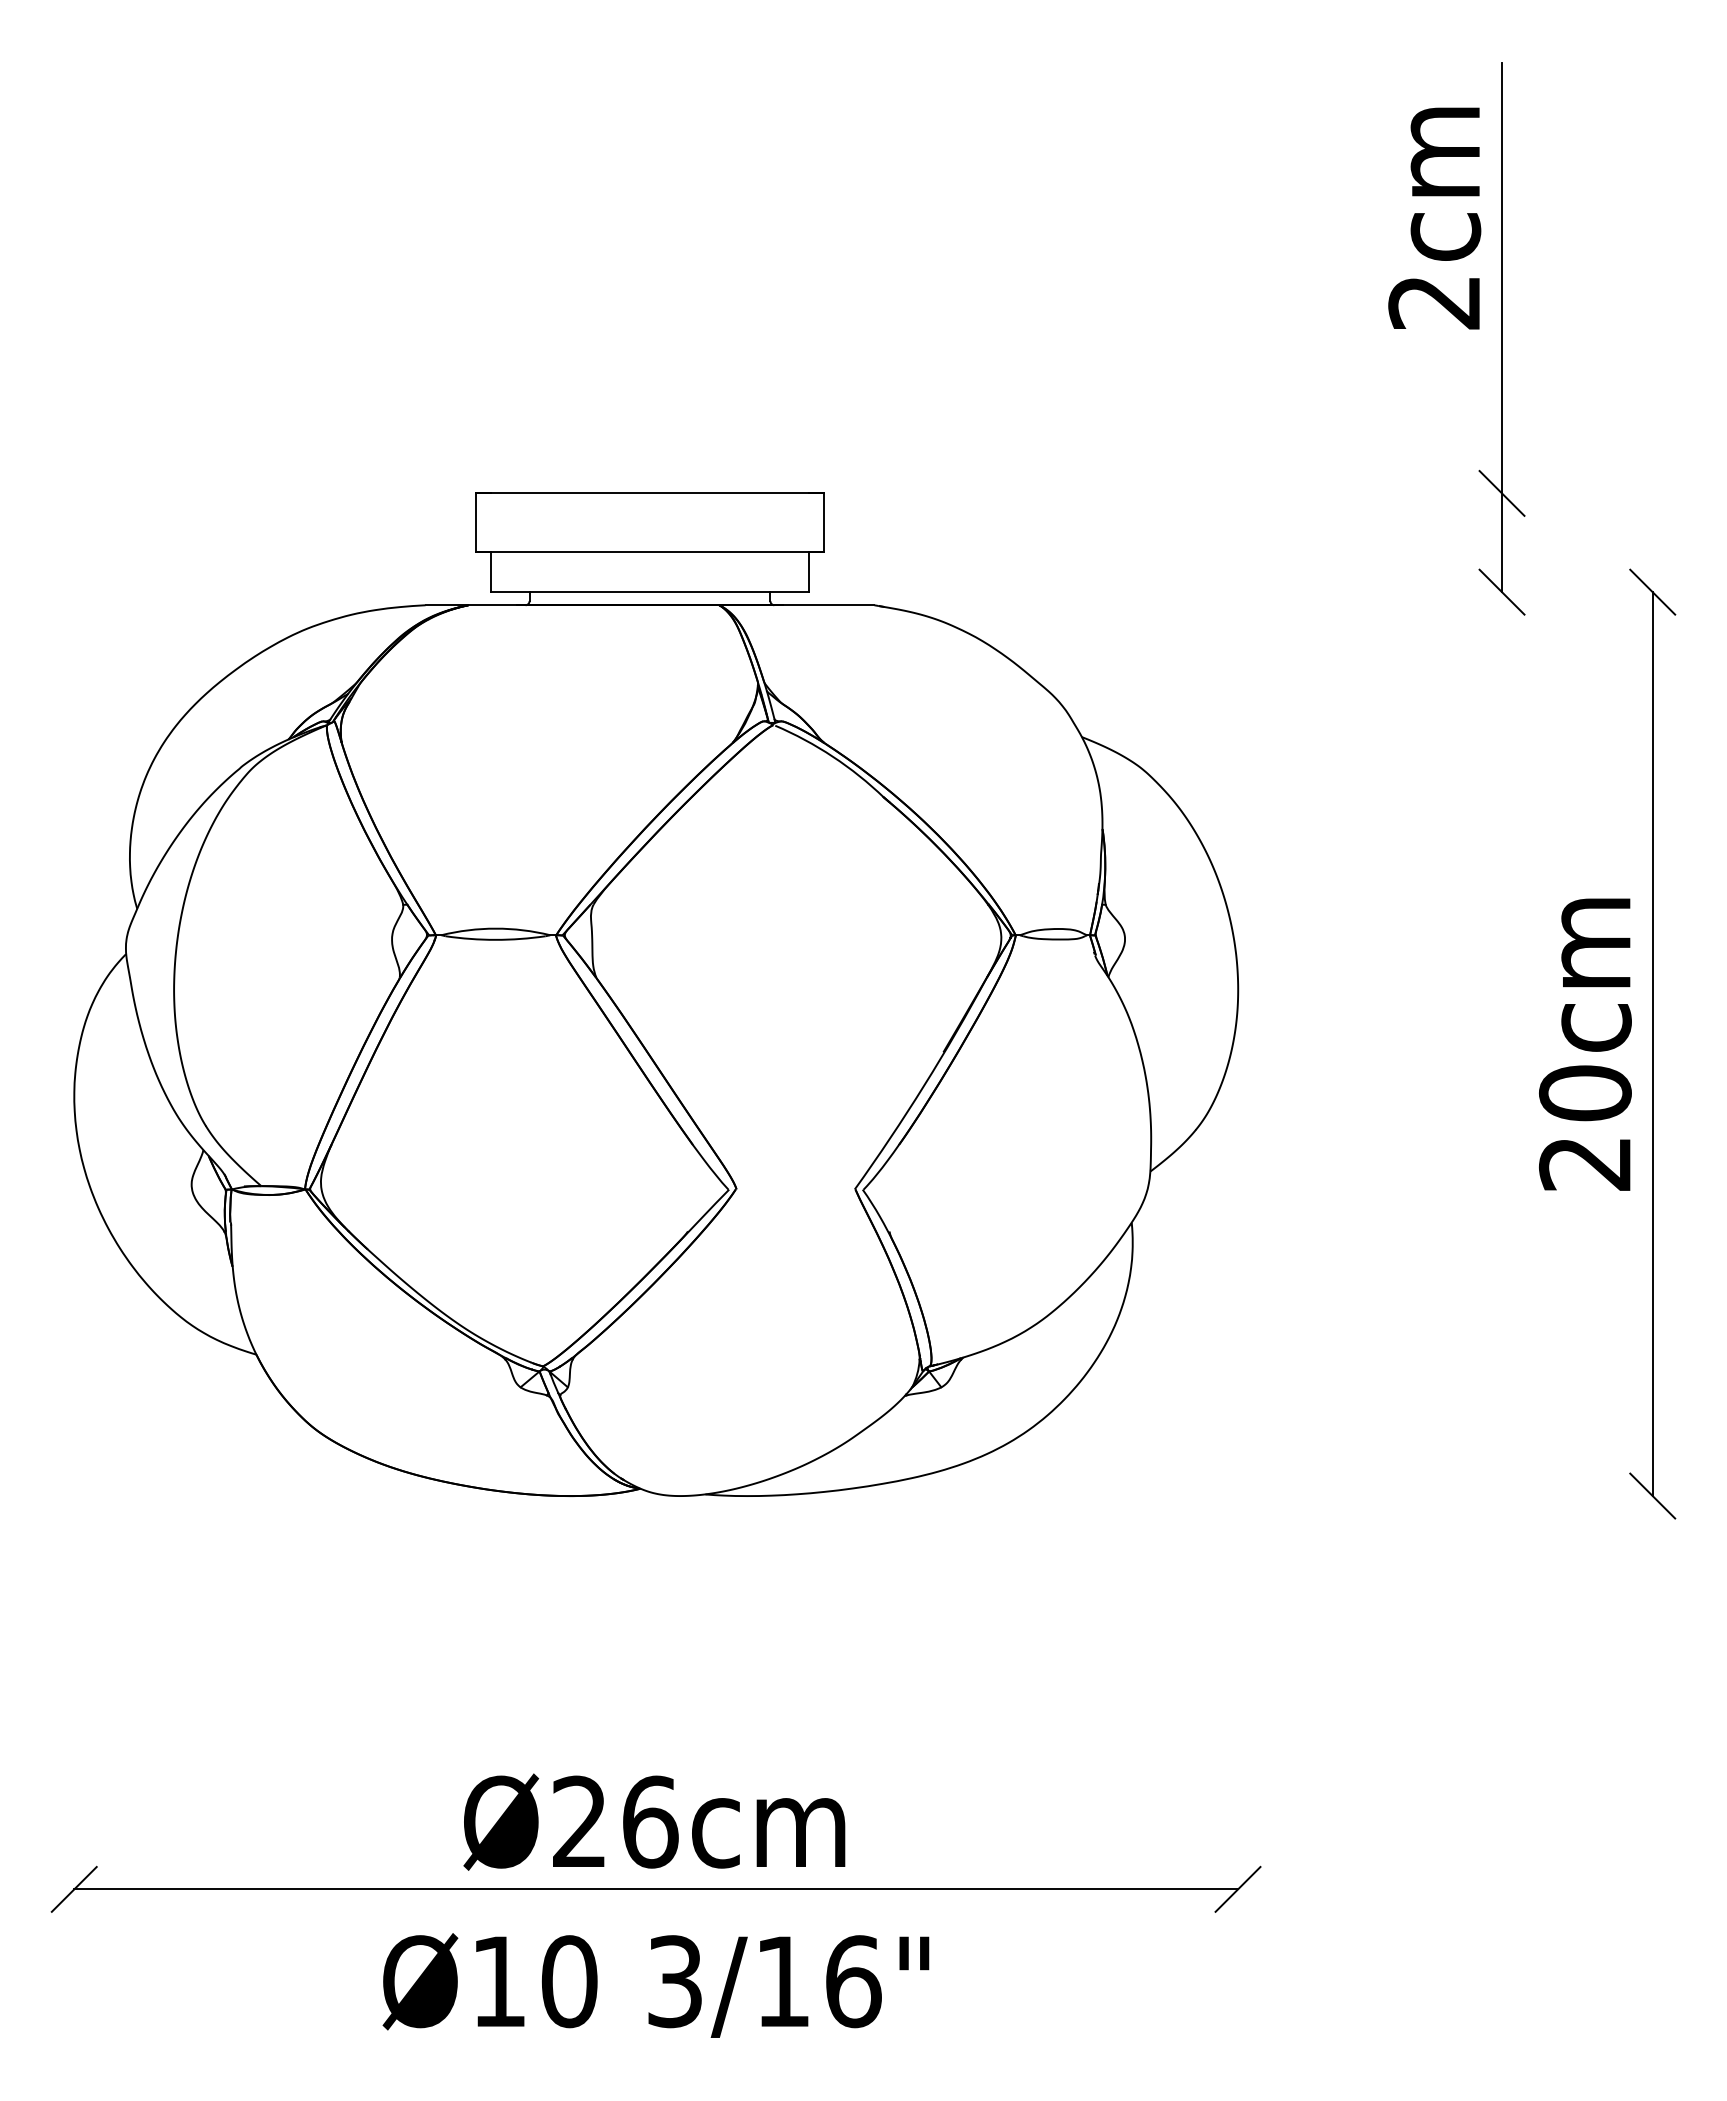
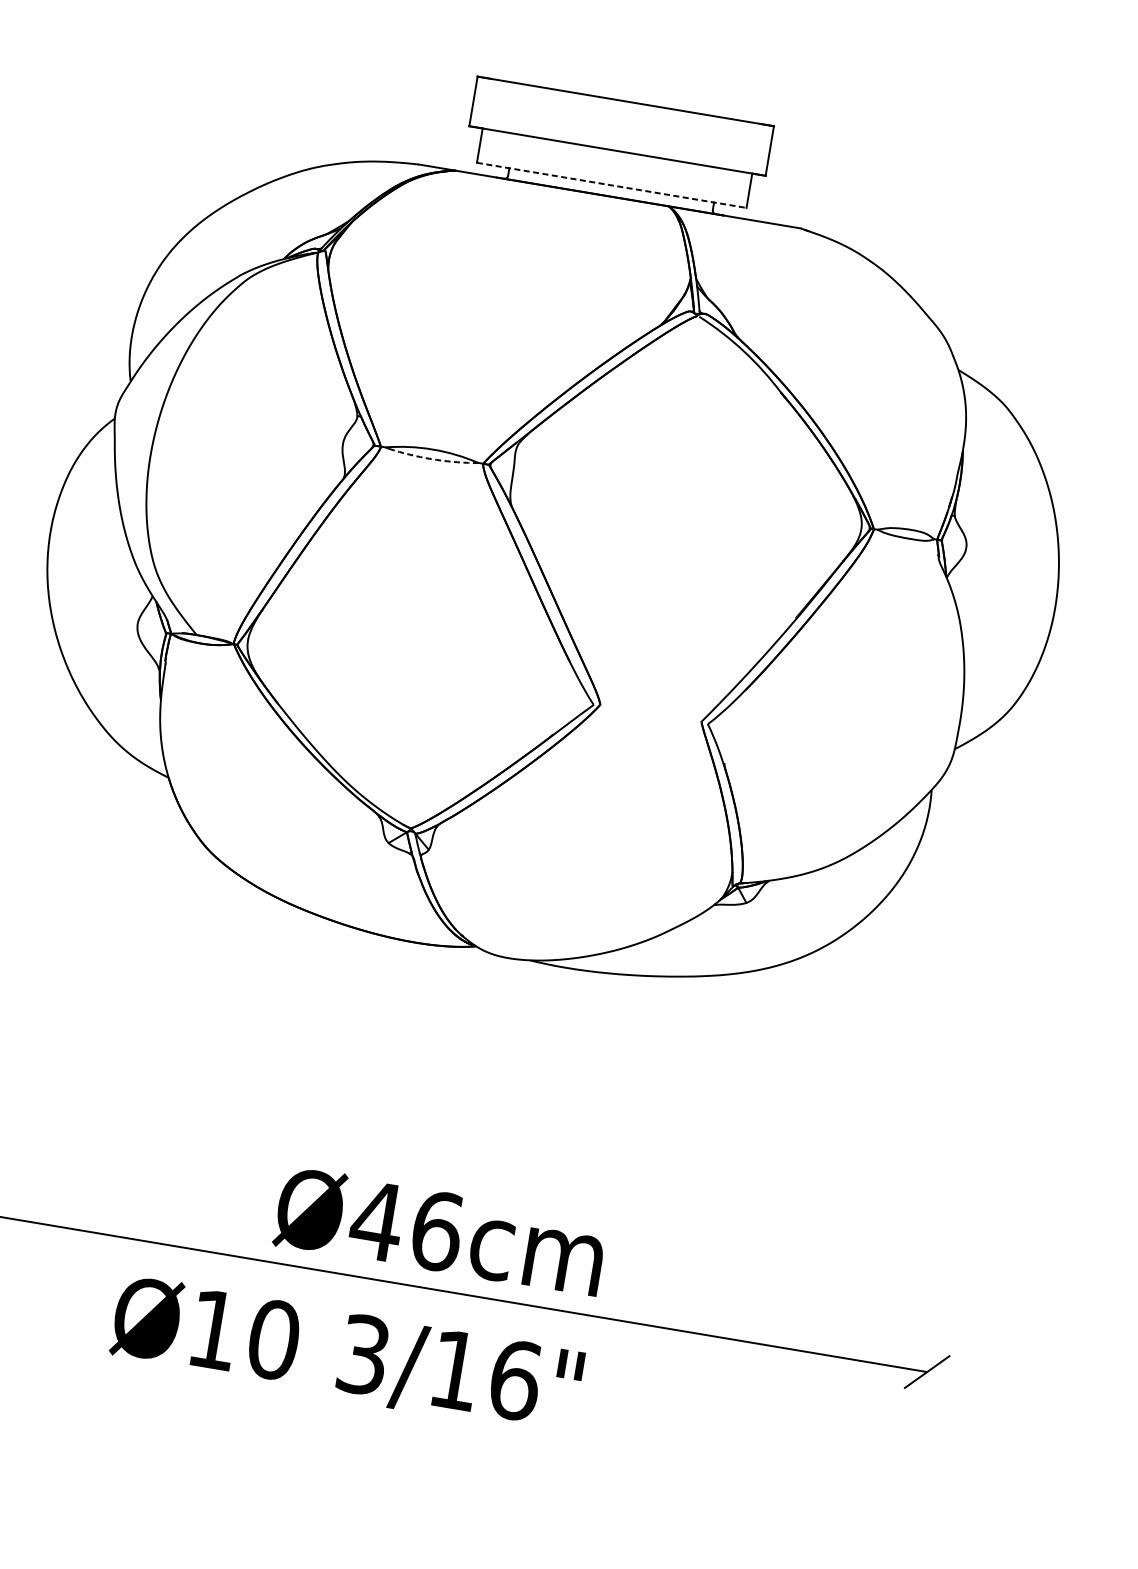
line: (649, 592) -> (611, 185), solid -> dashed
arc: (495, 939) -> (430, 458), solid -> dashed
text: (579, 1820) -> (377, 1219), Ø26cm -> Ø46cm
text: (655, 1985) -> (346, 1355), moved

